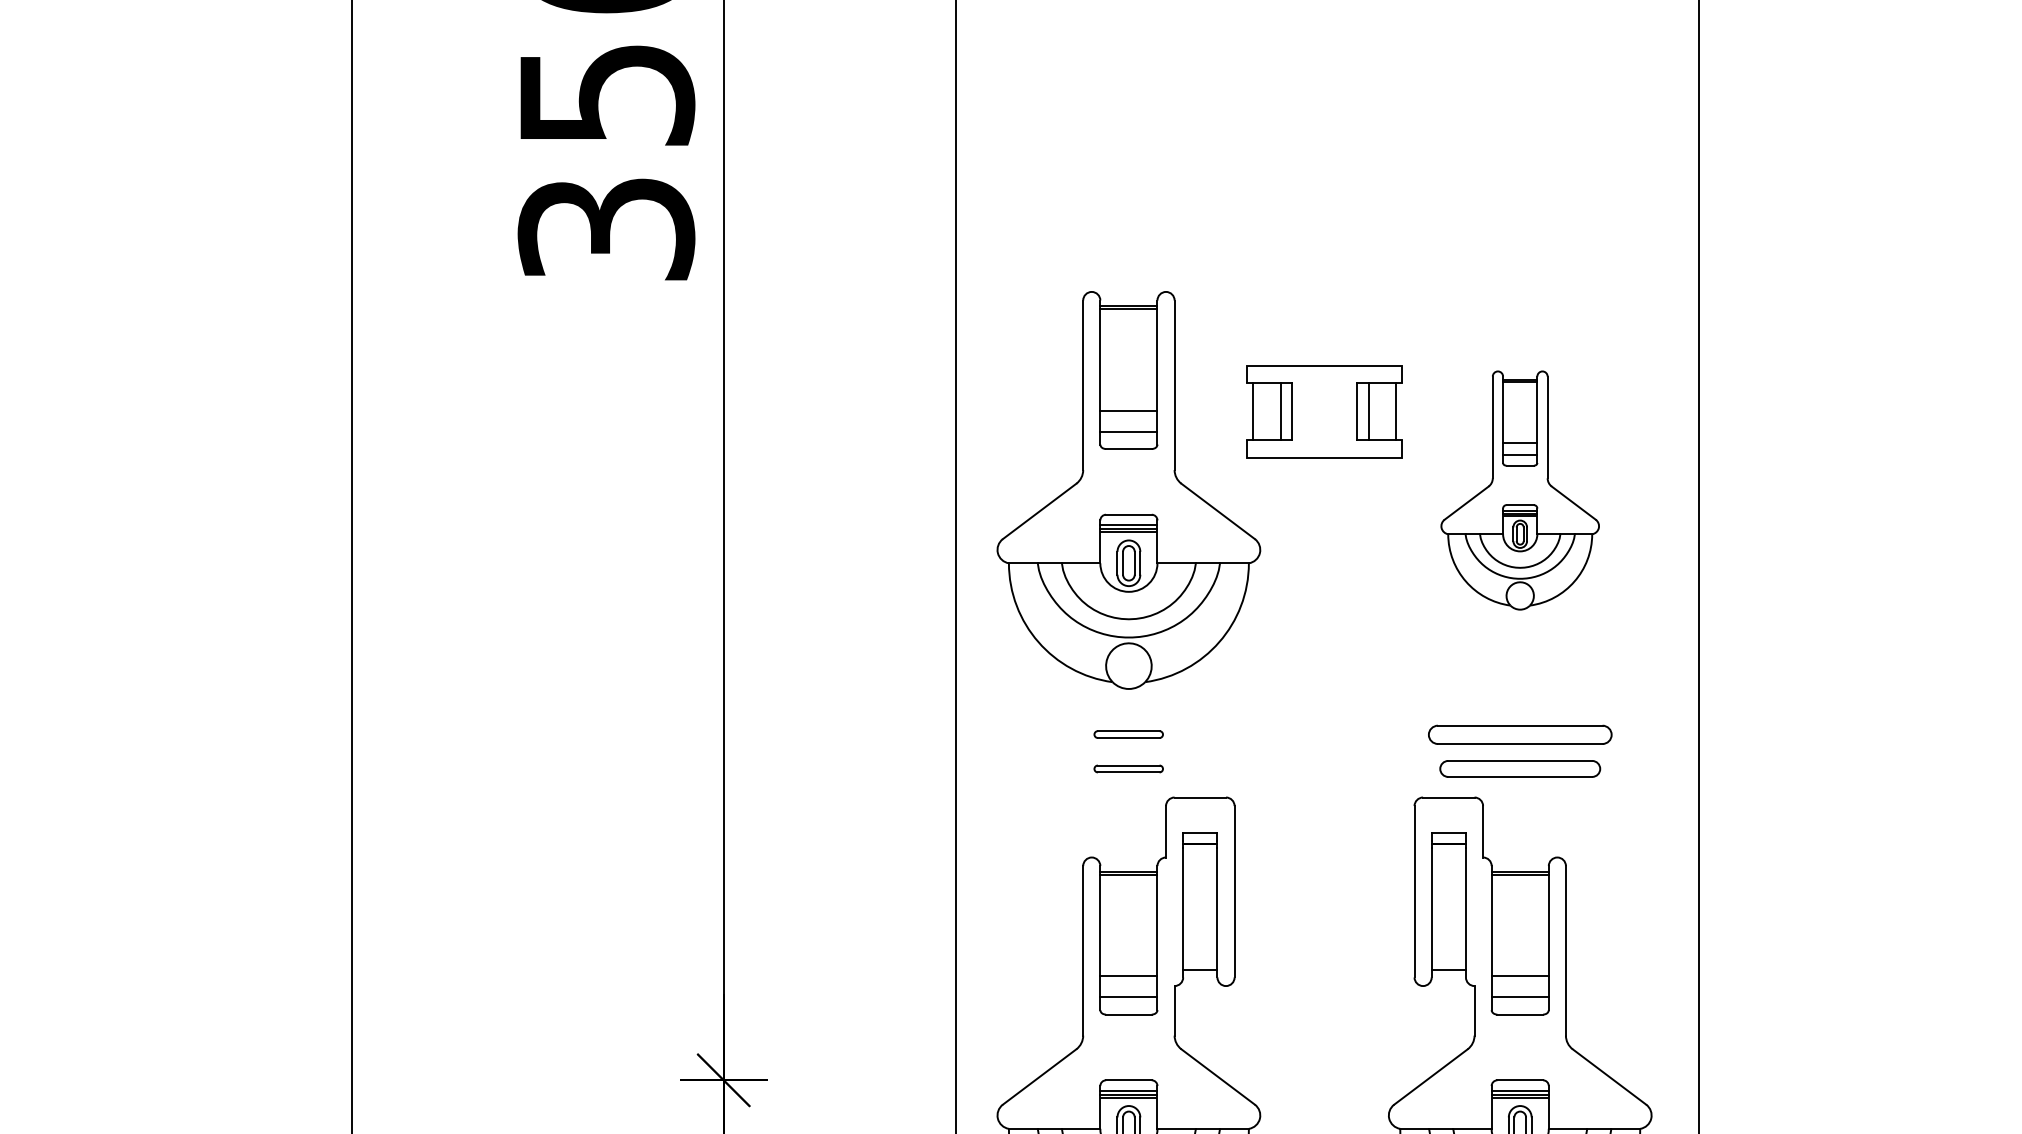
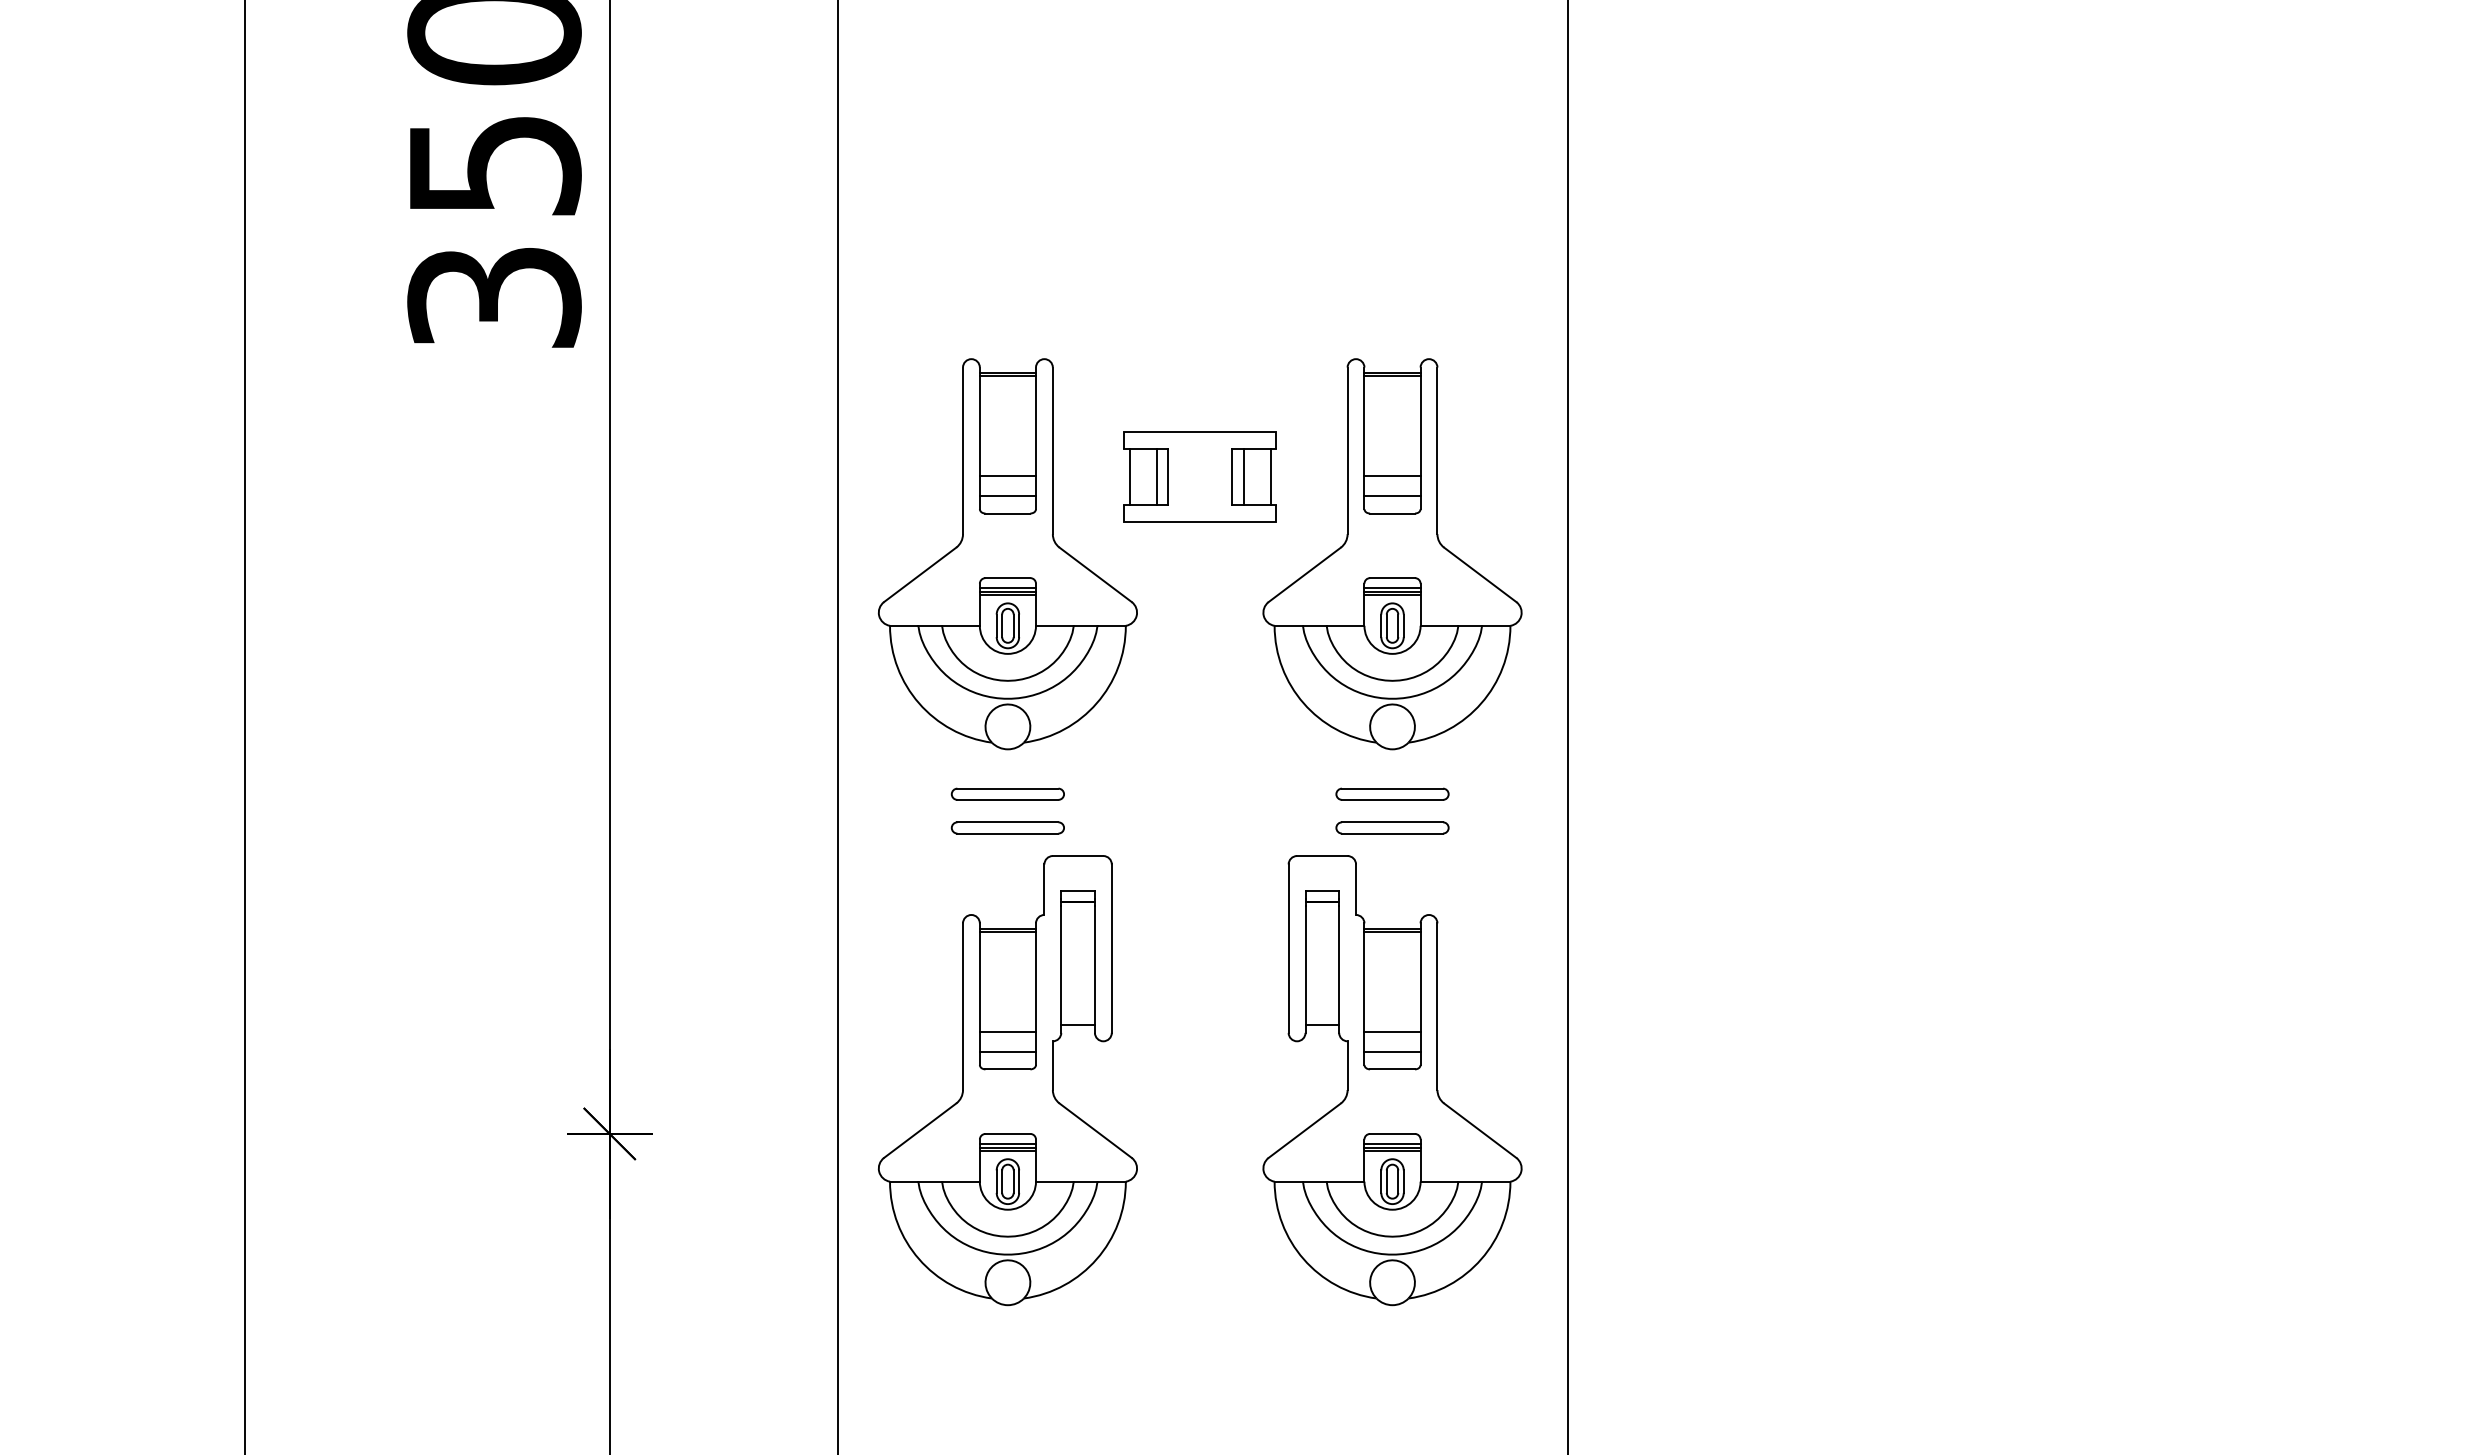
part: (1520, 490) -> (1392, 554), size x1.67
part: (1128, 733) -> (1007, 793), size x1.67
part: (1520, 733) -> (1392, 793), size x0.62
part: (1128, 768) -> (1007, 827), size x1.67
part: (1520, 768) -> (1392, 827), size x0.71

